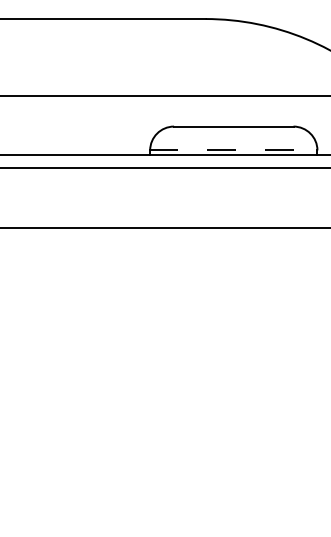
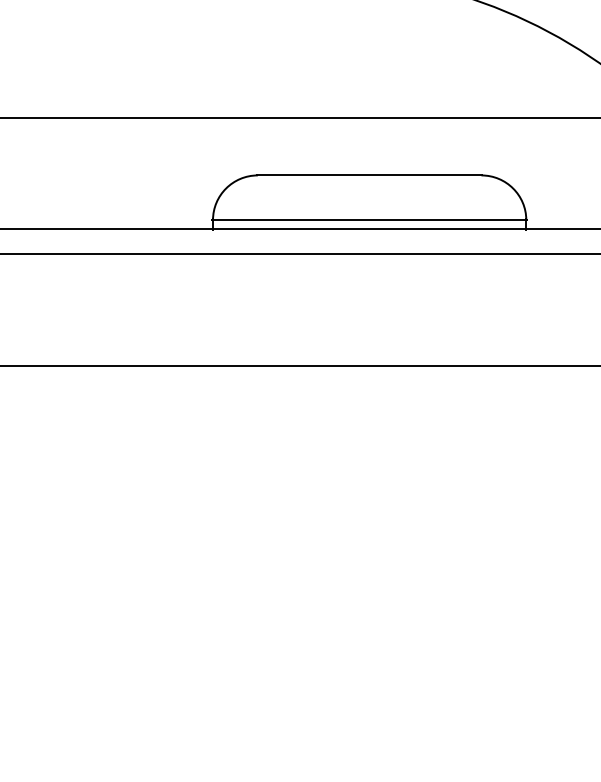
line: (233, 150) -> (369, 220), dashed -> solid

